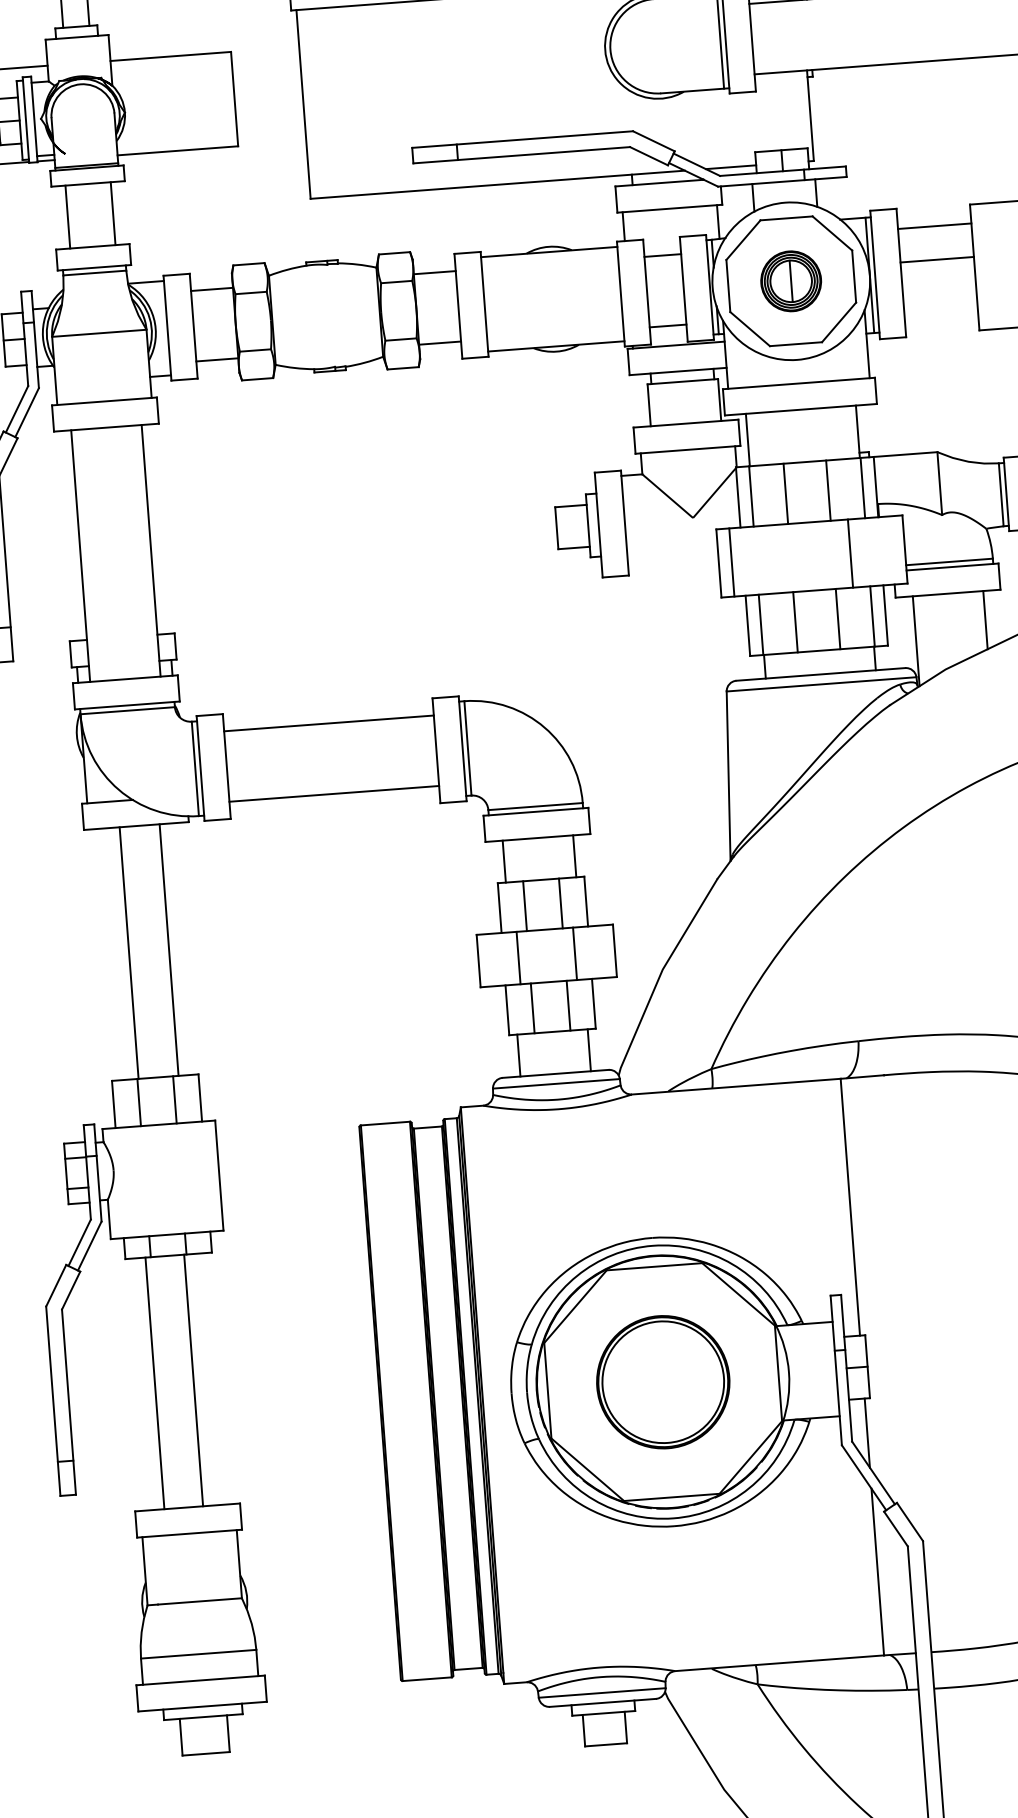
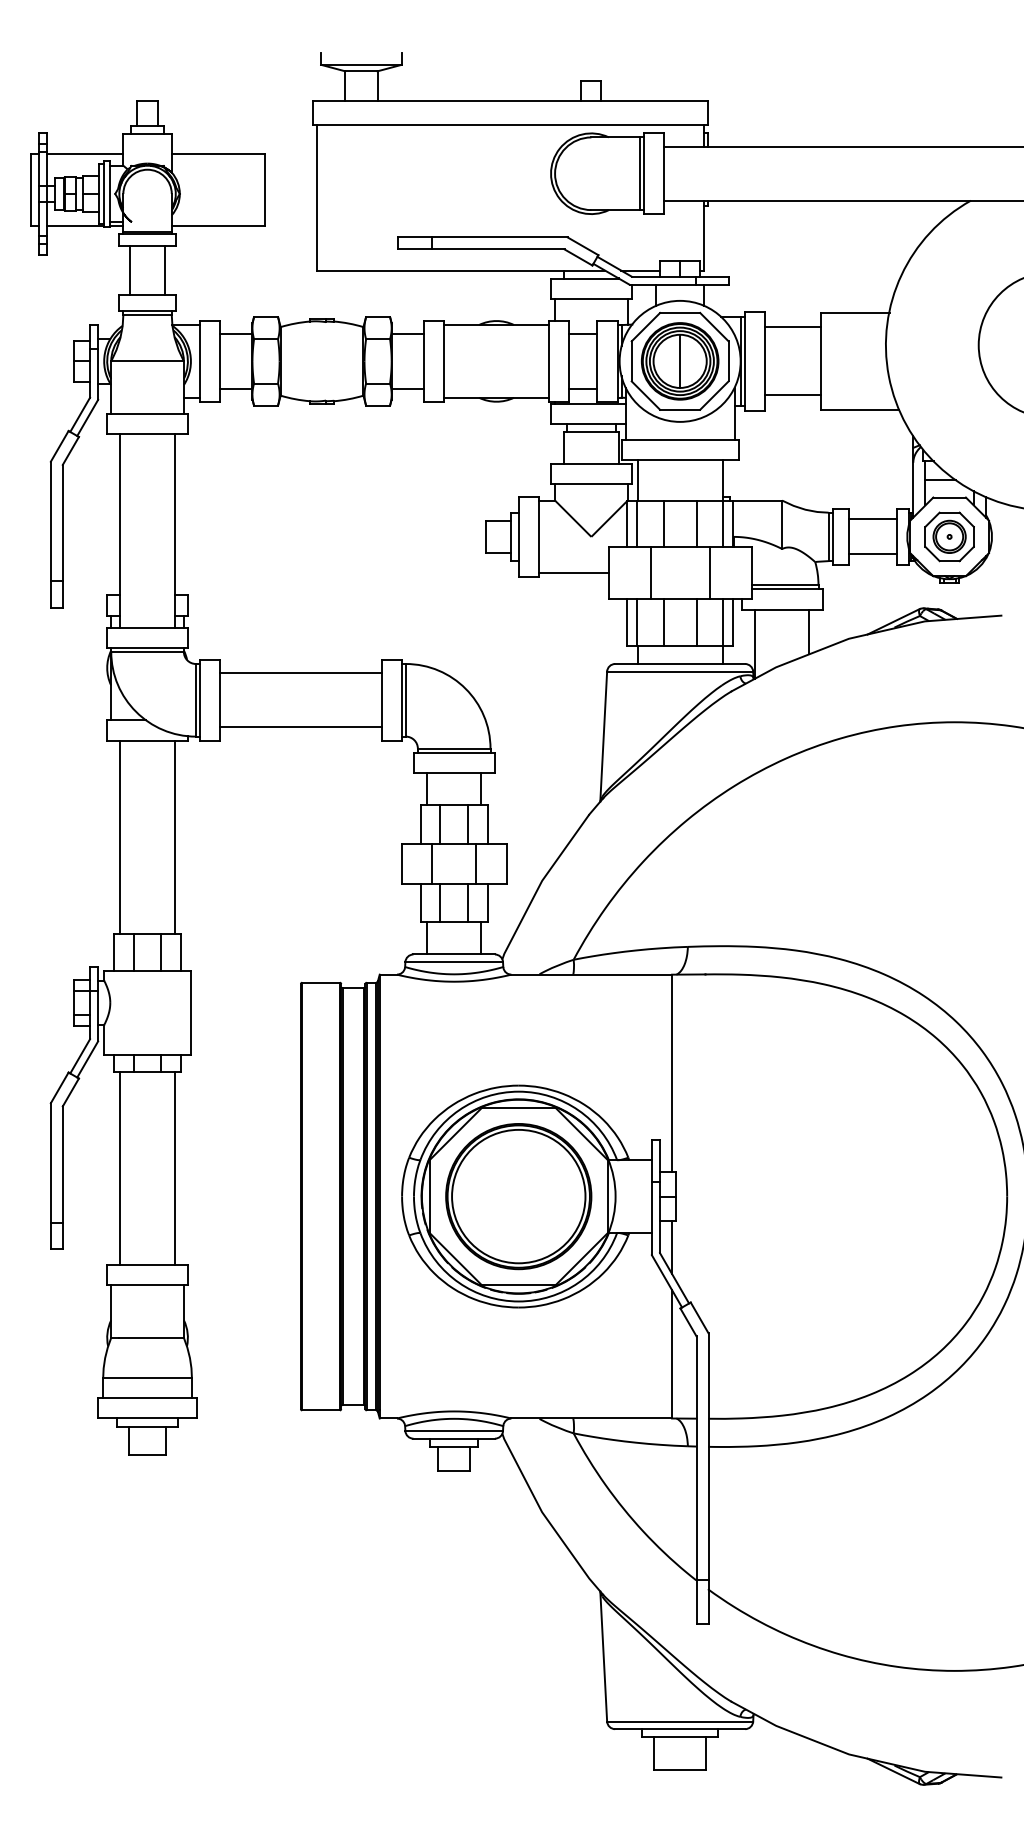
line: (936, 260) -> (792, 395), moved
part: (790, 281) -> (679, 361), size x1.67
line: (731, 561) -> (650, 572), moved
line: (673, 567) -> (573, 573), added
line: (169, 950) -> (120, 837), moved
line: (128, 953) -> (174, 837), moved
line: (193, 1380) -> (120, 1168), moved
part: (662, 1382) -> (518, 1196), size x1.43
line: (154, 1383) -> (174, 1168), moved

